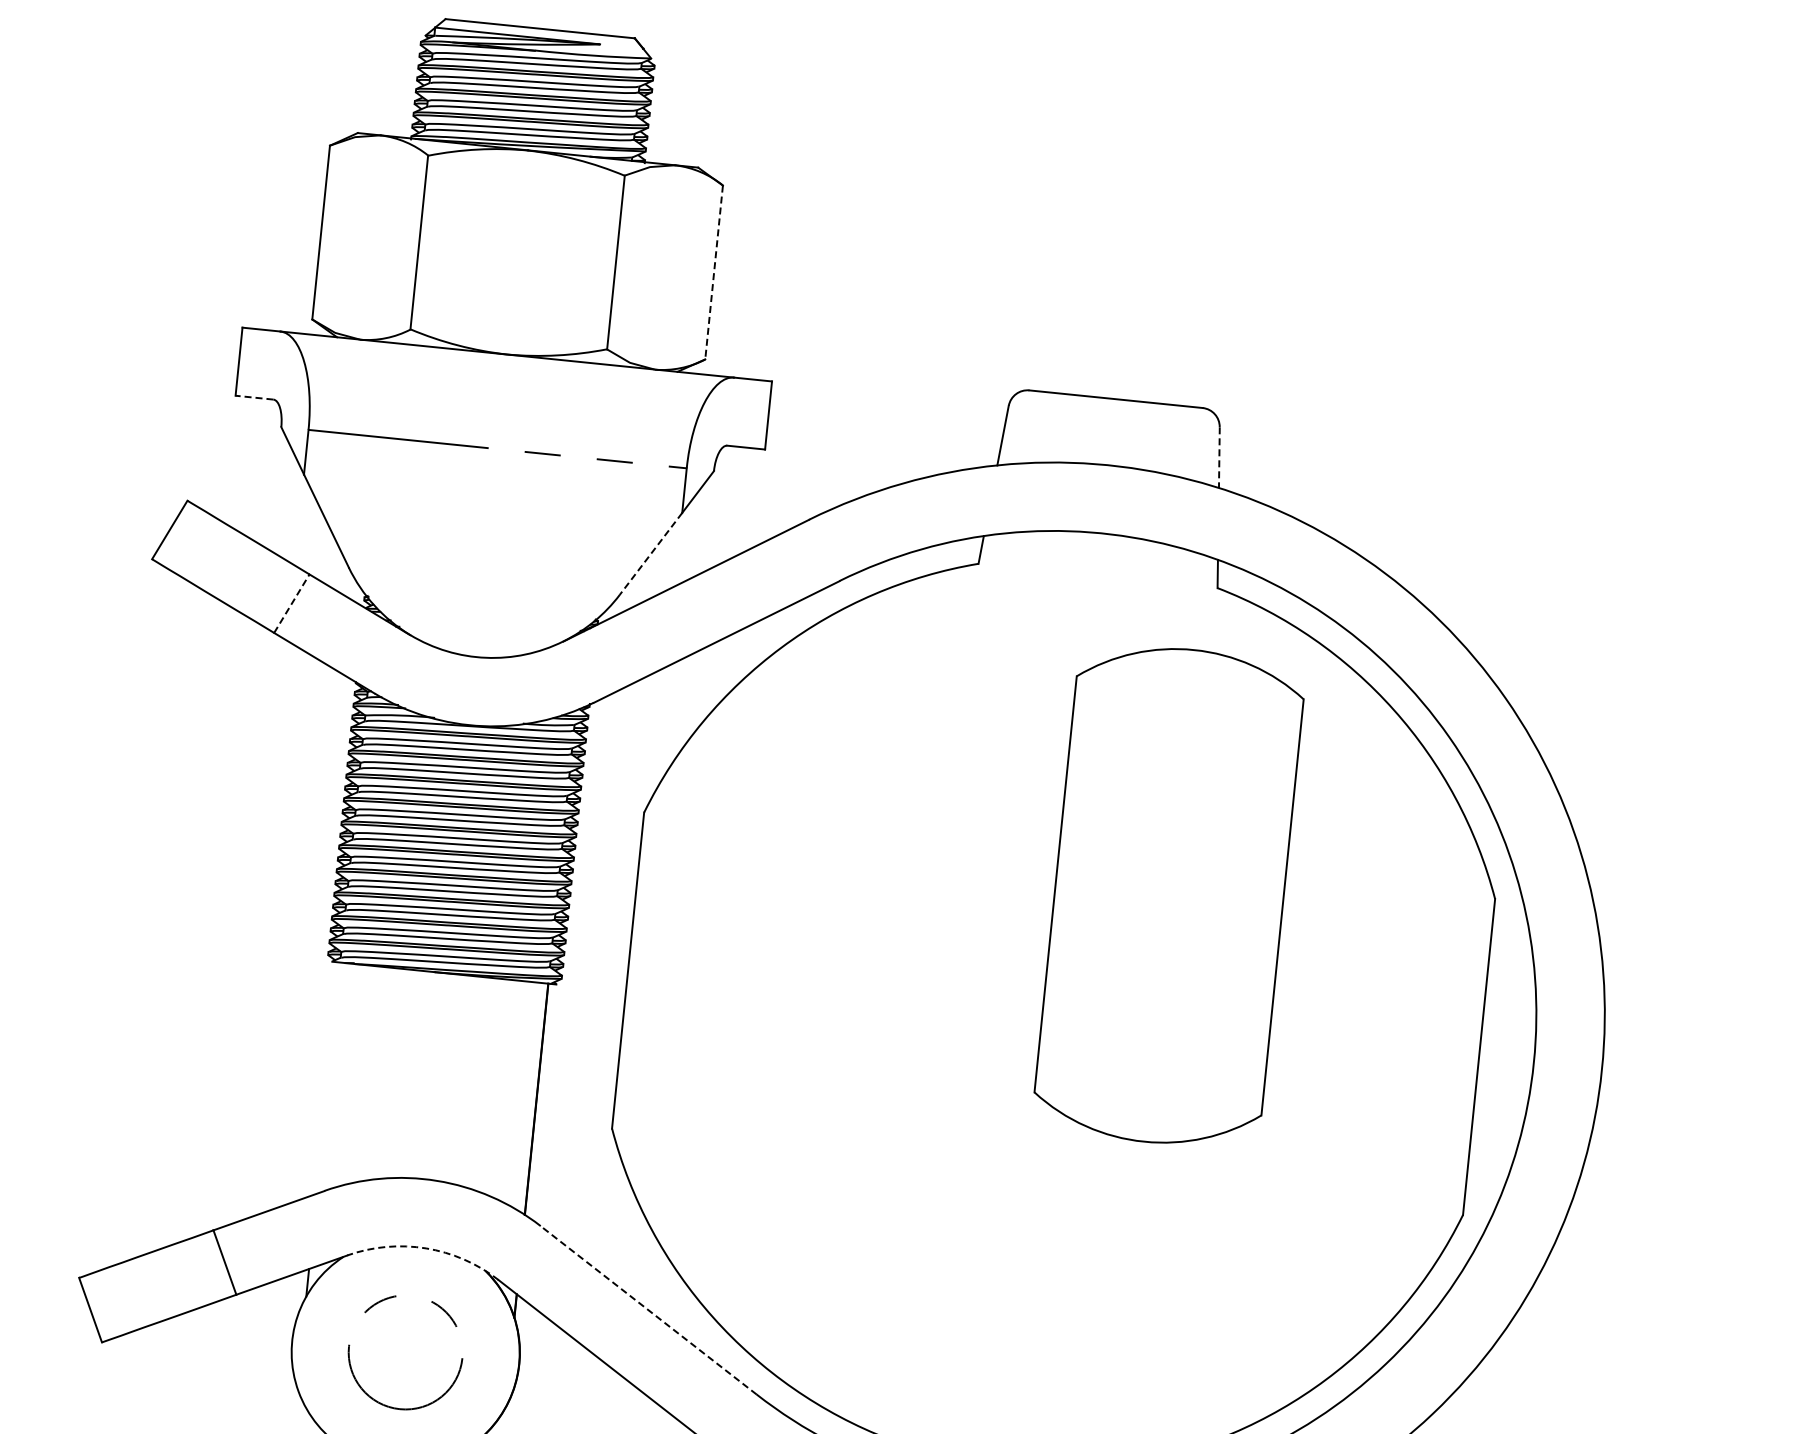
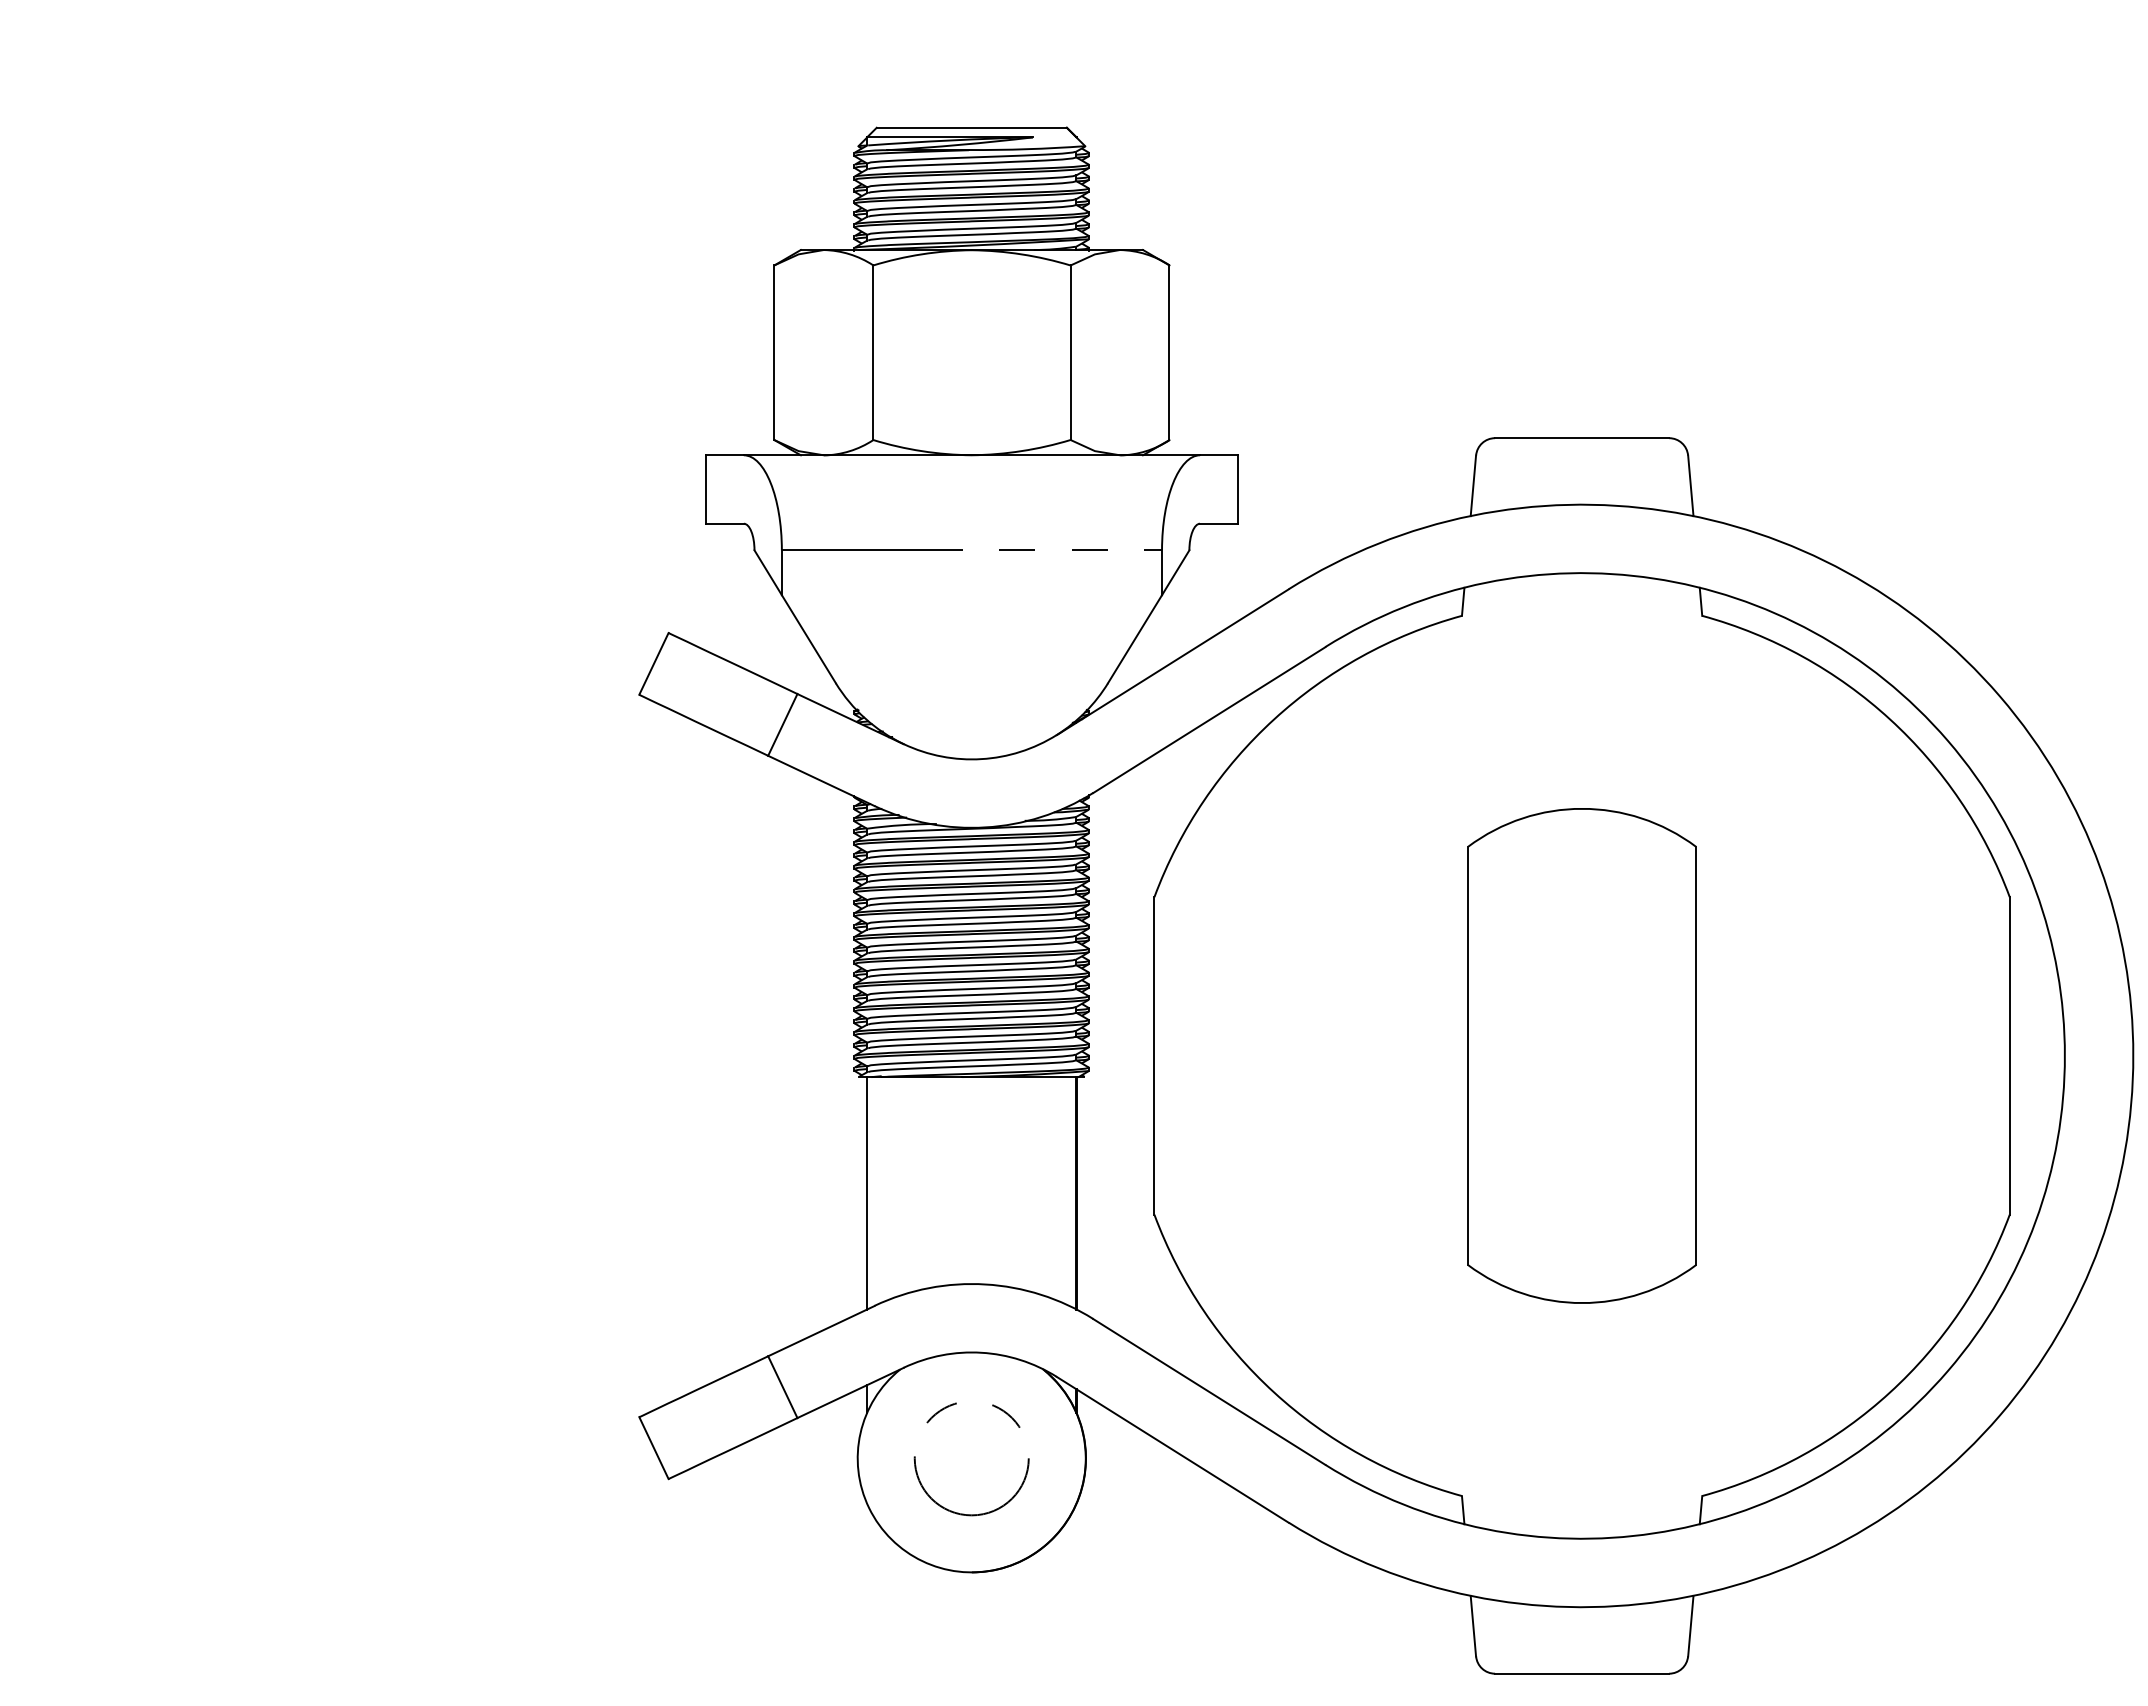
line: (714, 273) -> (1169, 353), dashed -> solid
line: (254, 397) -> (724, 523), dashed -> solid
line: (1218, 458) -> (1690, 486), dashed -> solid
line: (651, 554) -> (1135, 639), dashed -> solid
line: (292, 603) -> (783, 724), dashed -> solid
part: (1168, 895) -> (1581, 1055), moved
line: (328, 1078) -> (867, 1193), added
arc: (426, 1248) -> (981, 1352), dashed -> solid
line: (647, 1309) -> (1208, 1391), dashed -> solid

